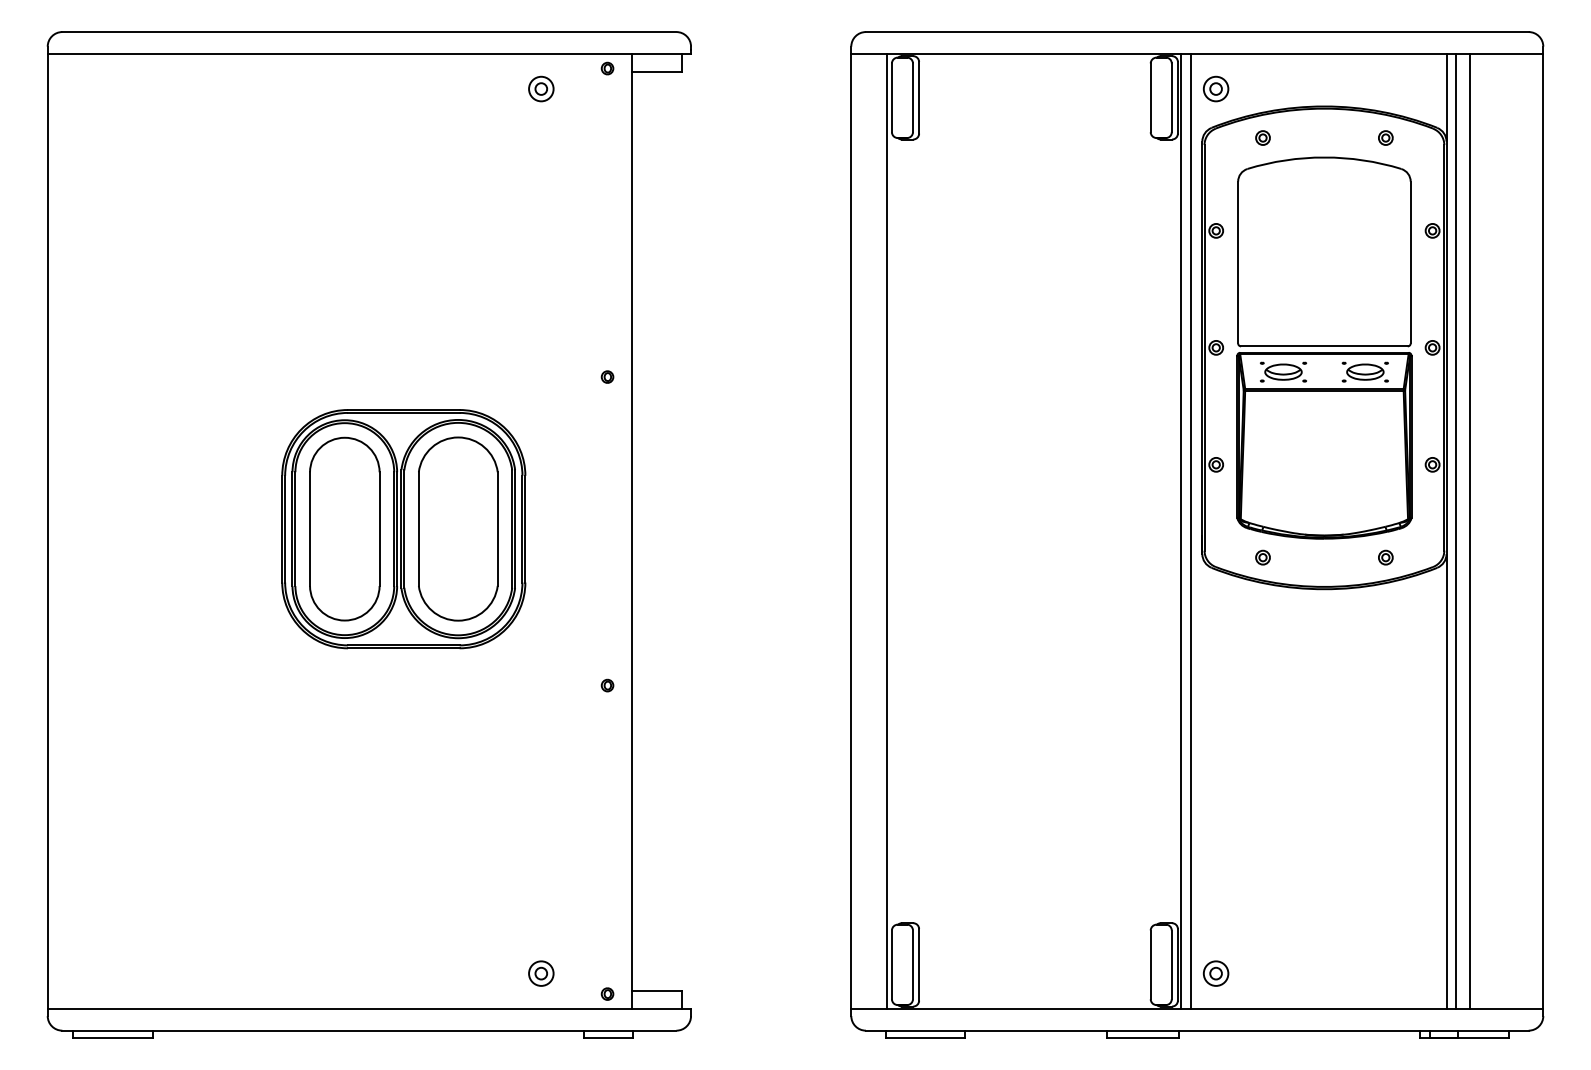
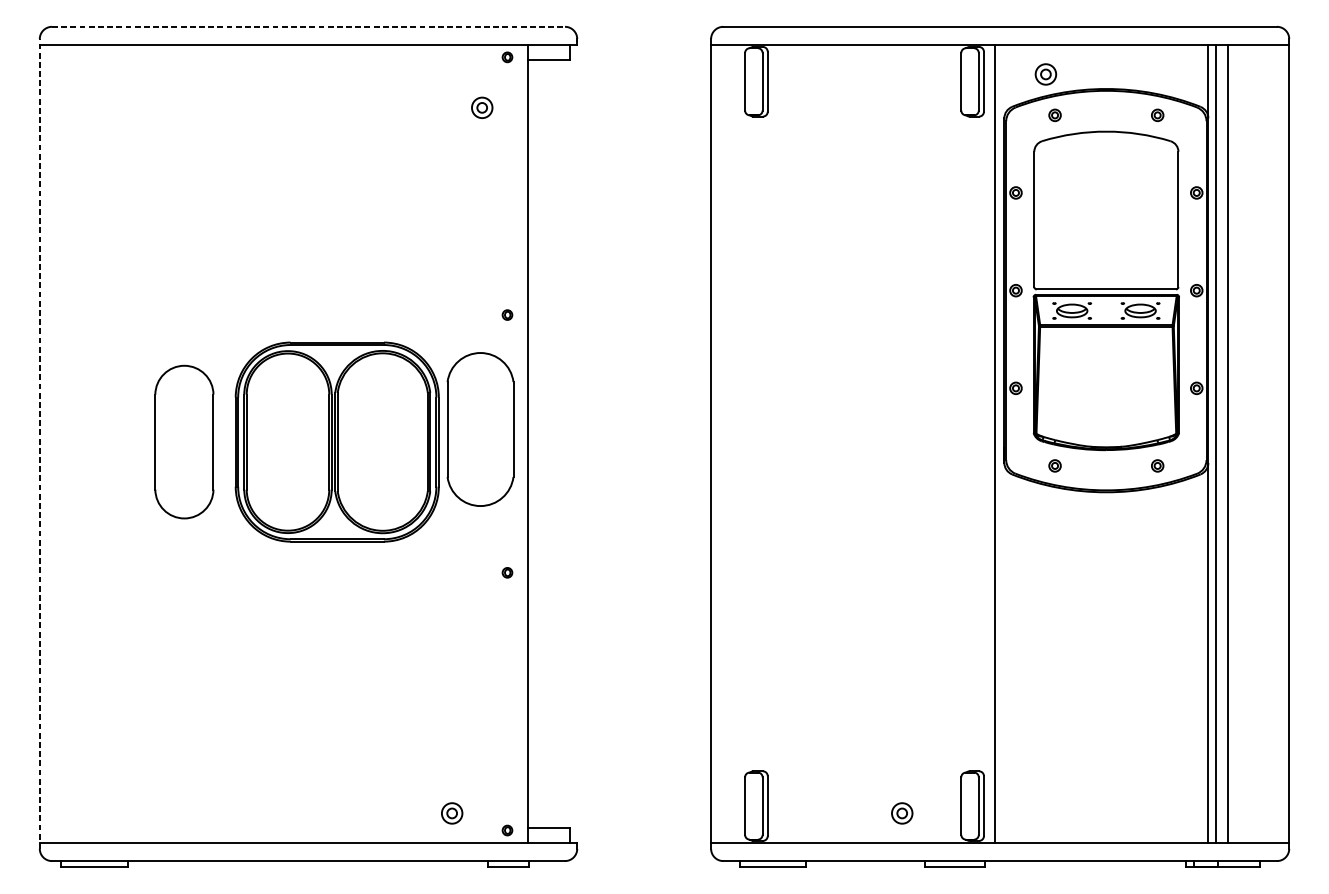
line: (369, 32) -> (308, 27), solid -> dashed
part: (541, 88) -> (482, 107), moved
part: (1215, 88) -> (1045, 73), moved
part: (344, 528) -> (184, 441), moved
part: (458, 528) -> (480, 429), moved
line: (887, 530) -> (741, 443), removed
line: (1181, 530) -> (986, 443), removed
line: (47, 531) -> (39, 444), solid -> dashed
part: (1215, 973) -> (901, 813), moved

